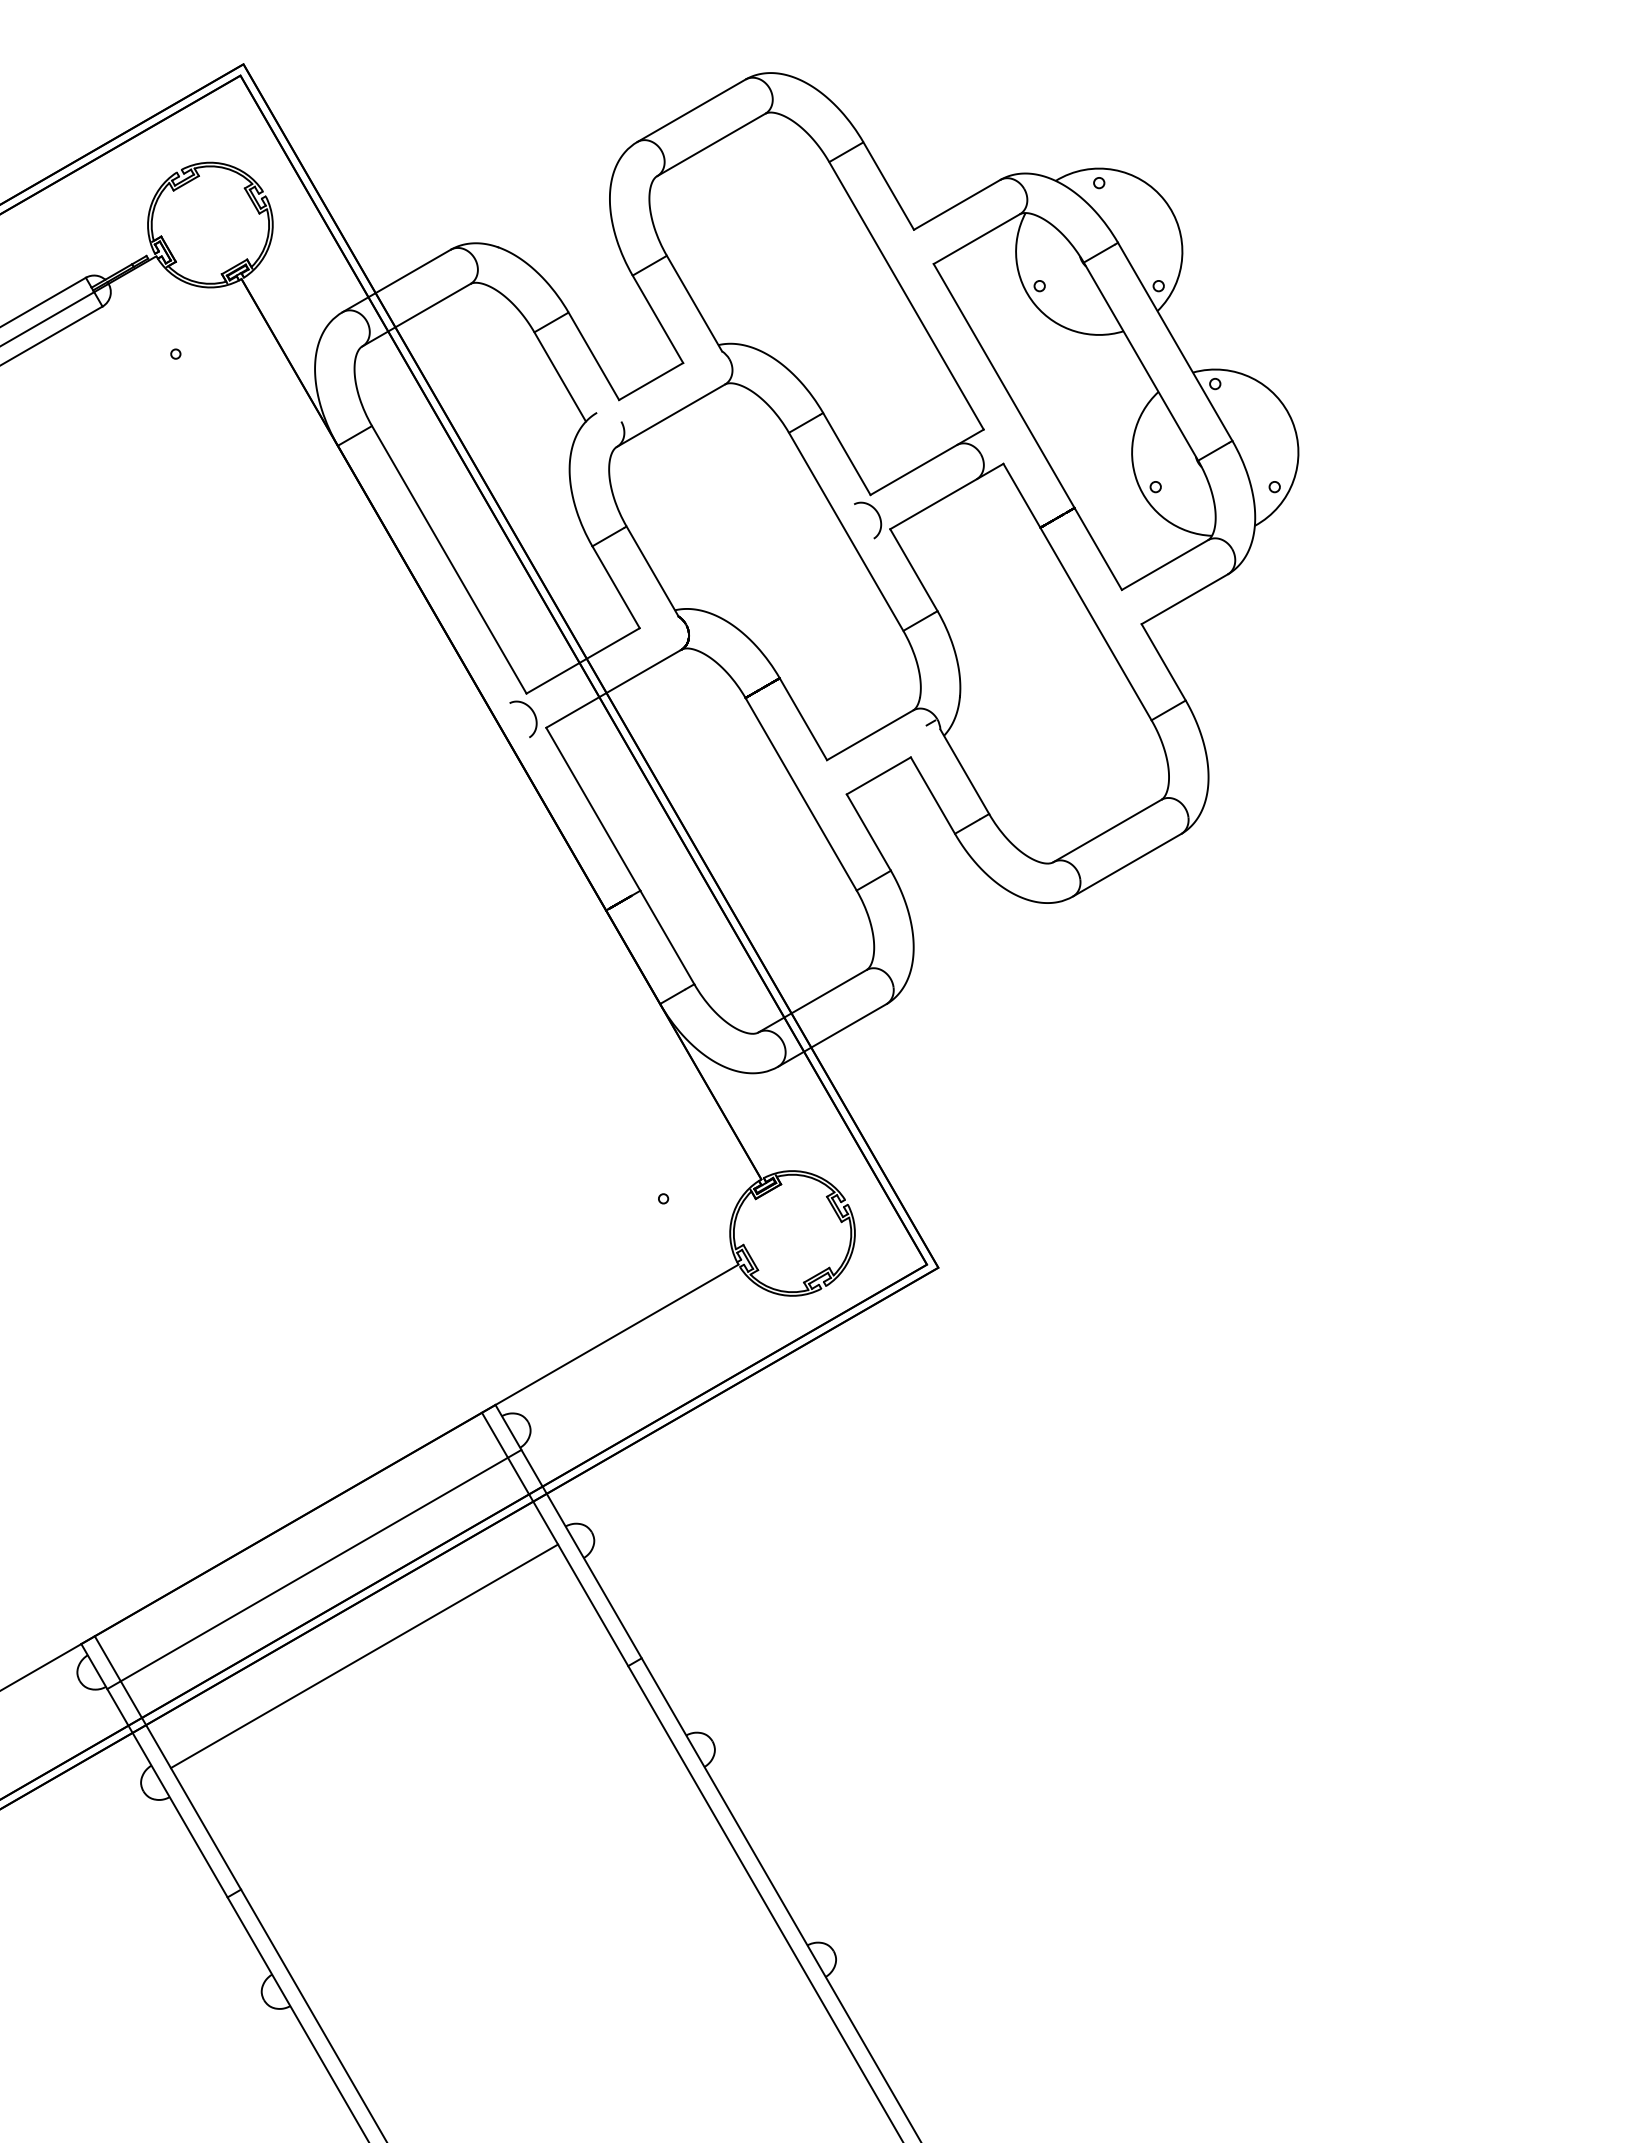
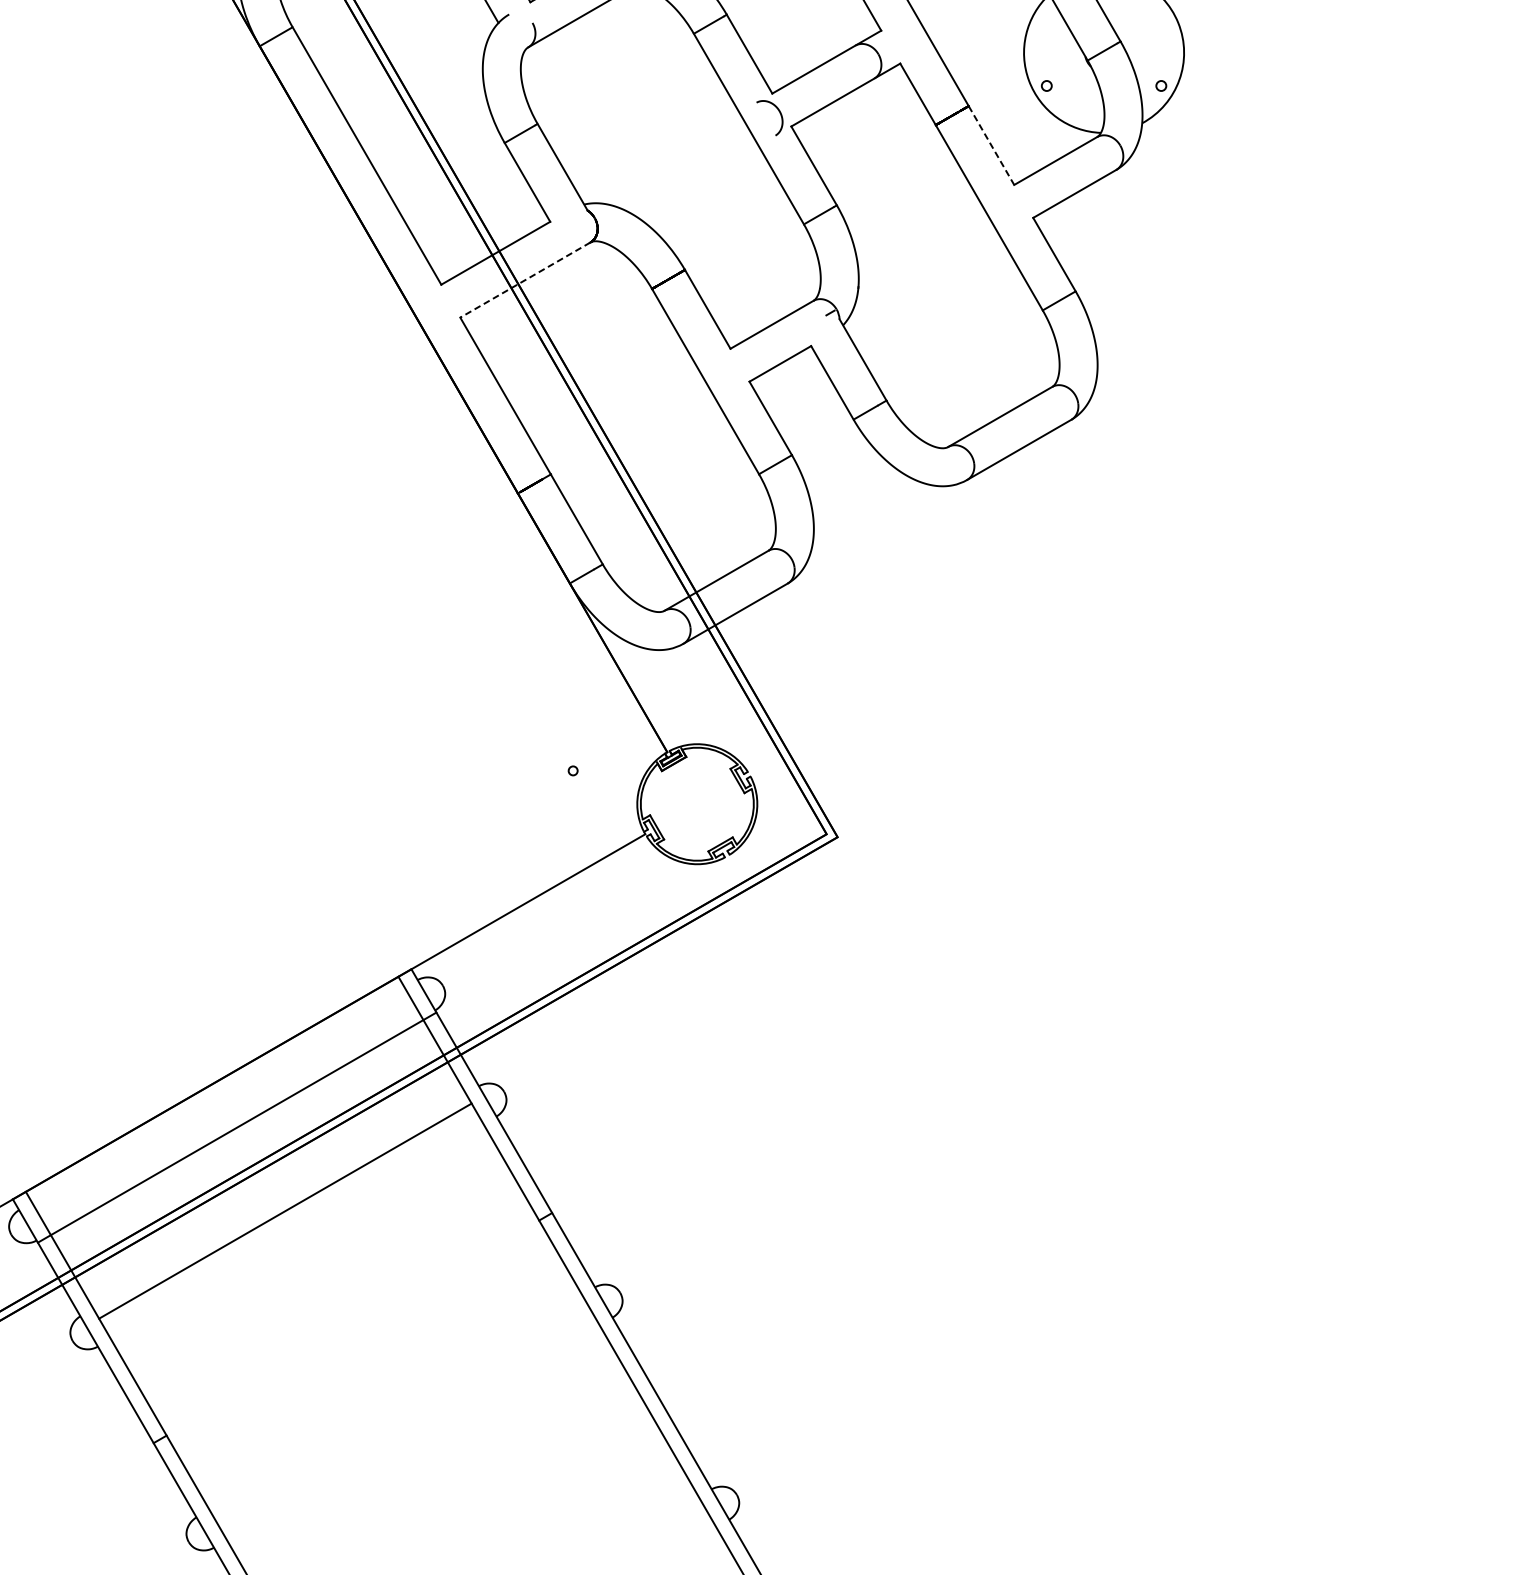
line: (1098, 549) -> (991, 146), solid -> dashed
line: (613, 689) -> (525, 280), solid -> dashed
curve: (533, 714) -> (448, 304), removed

